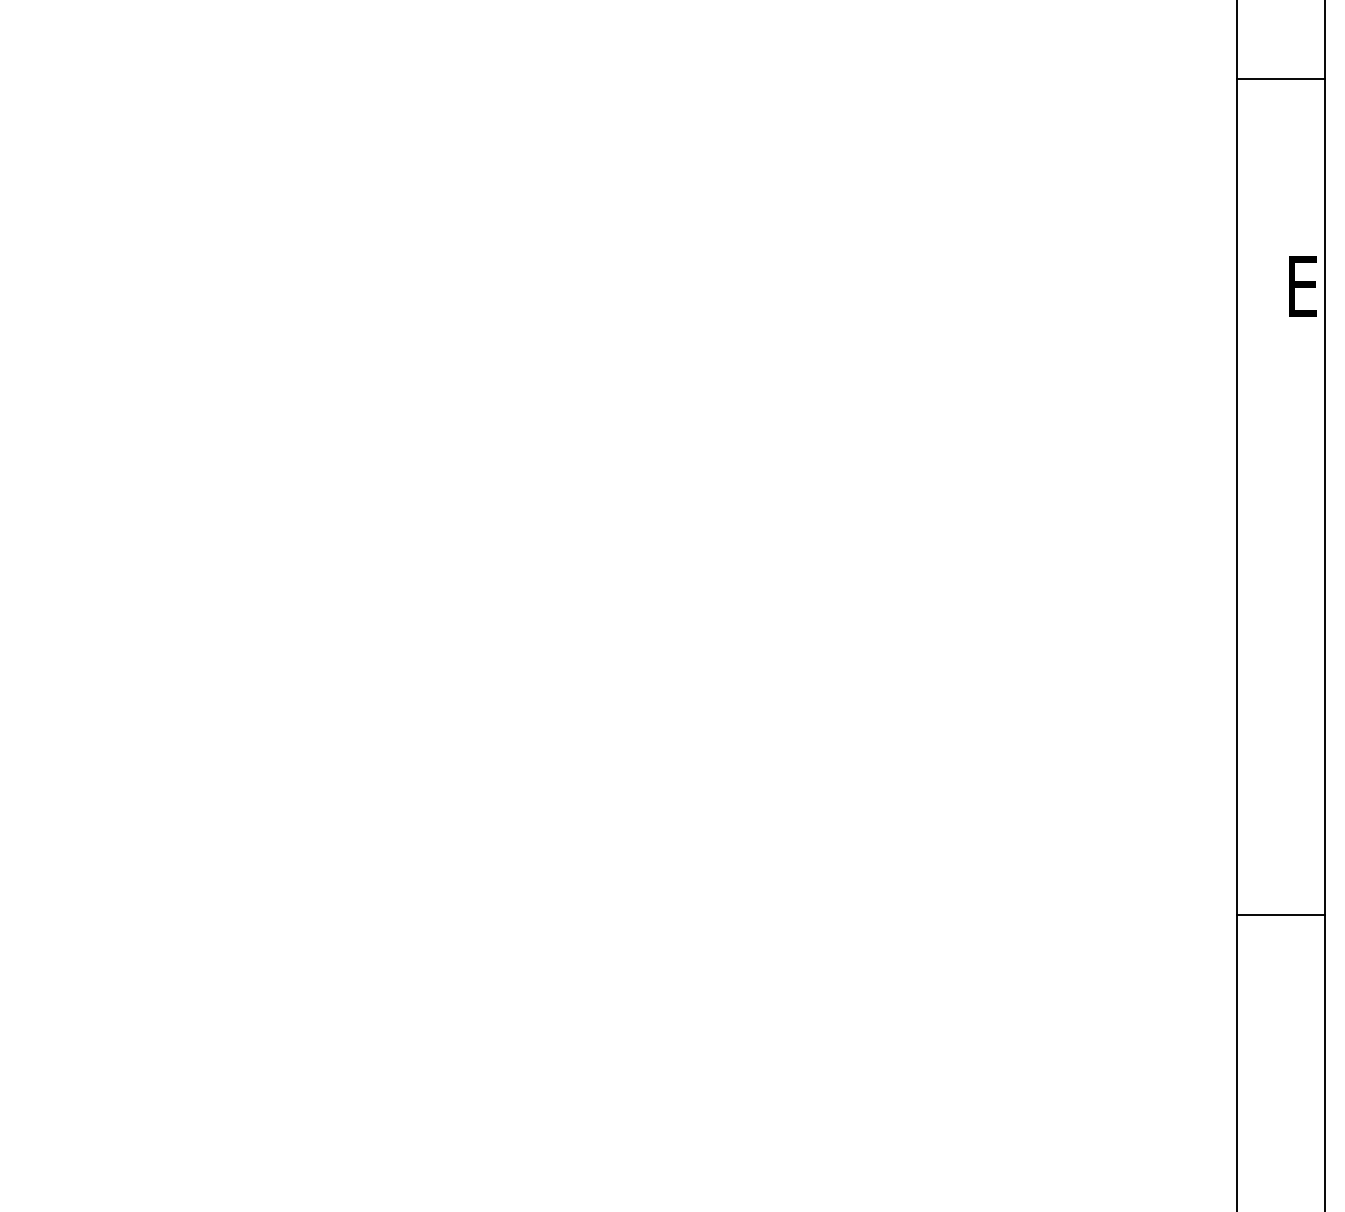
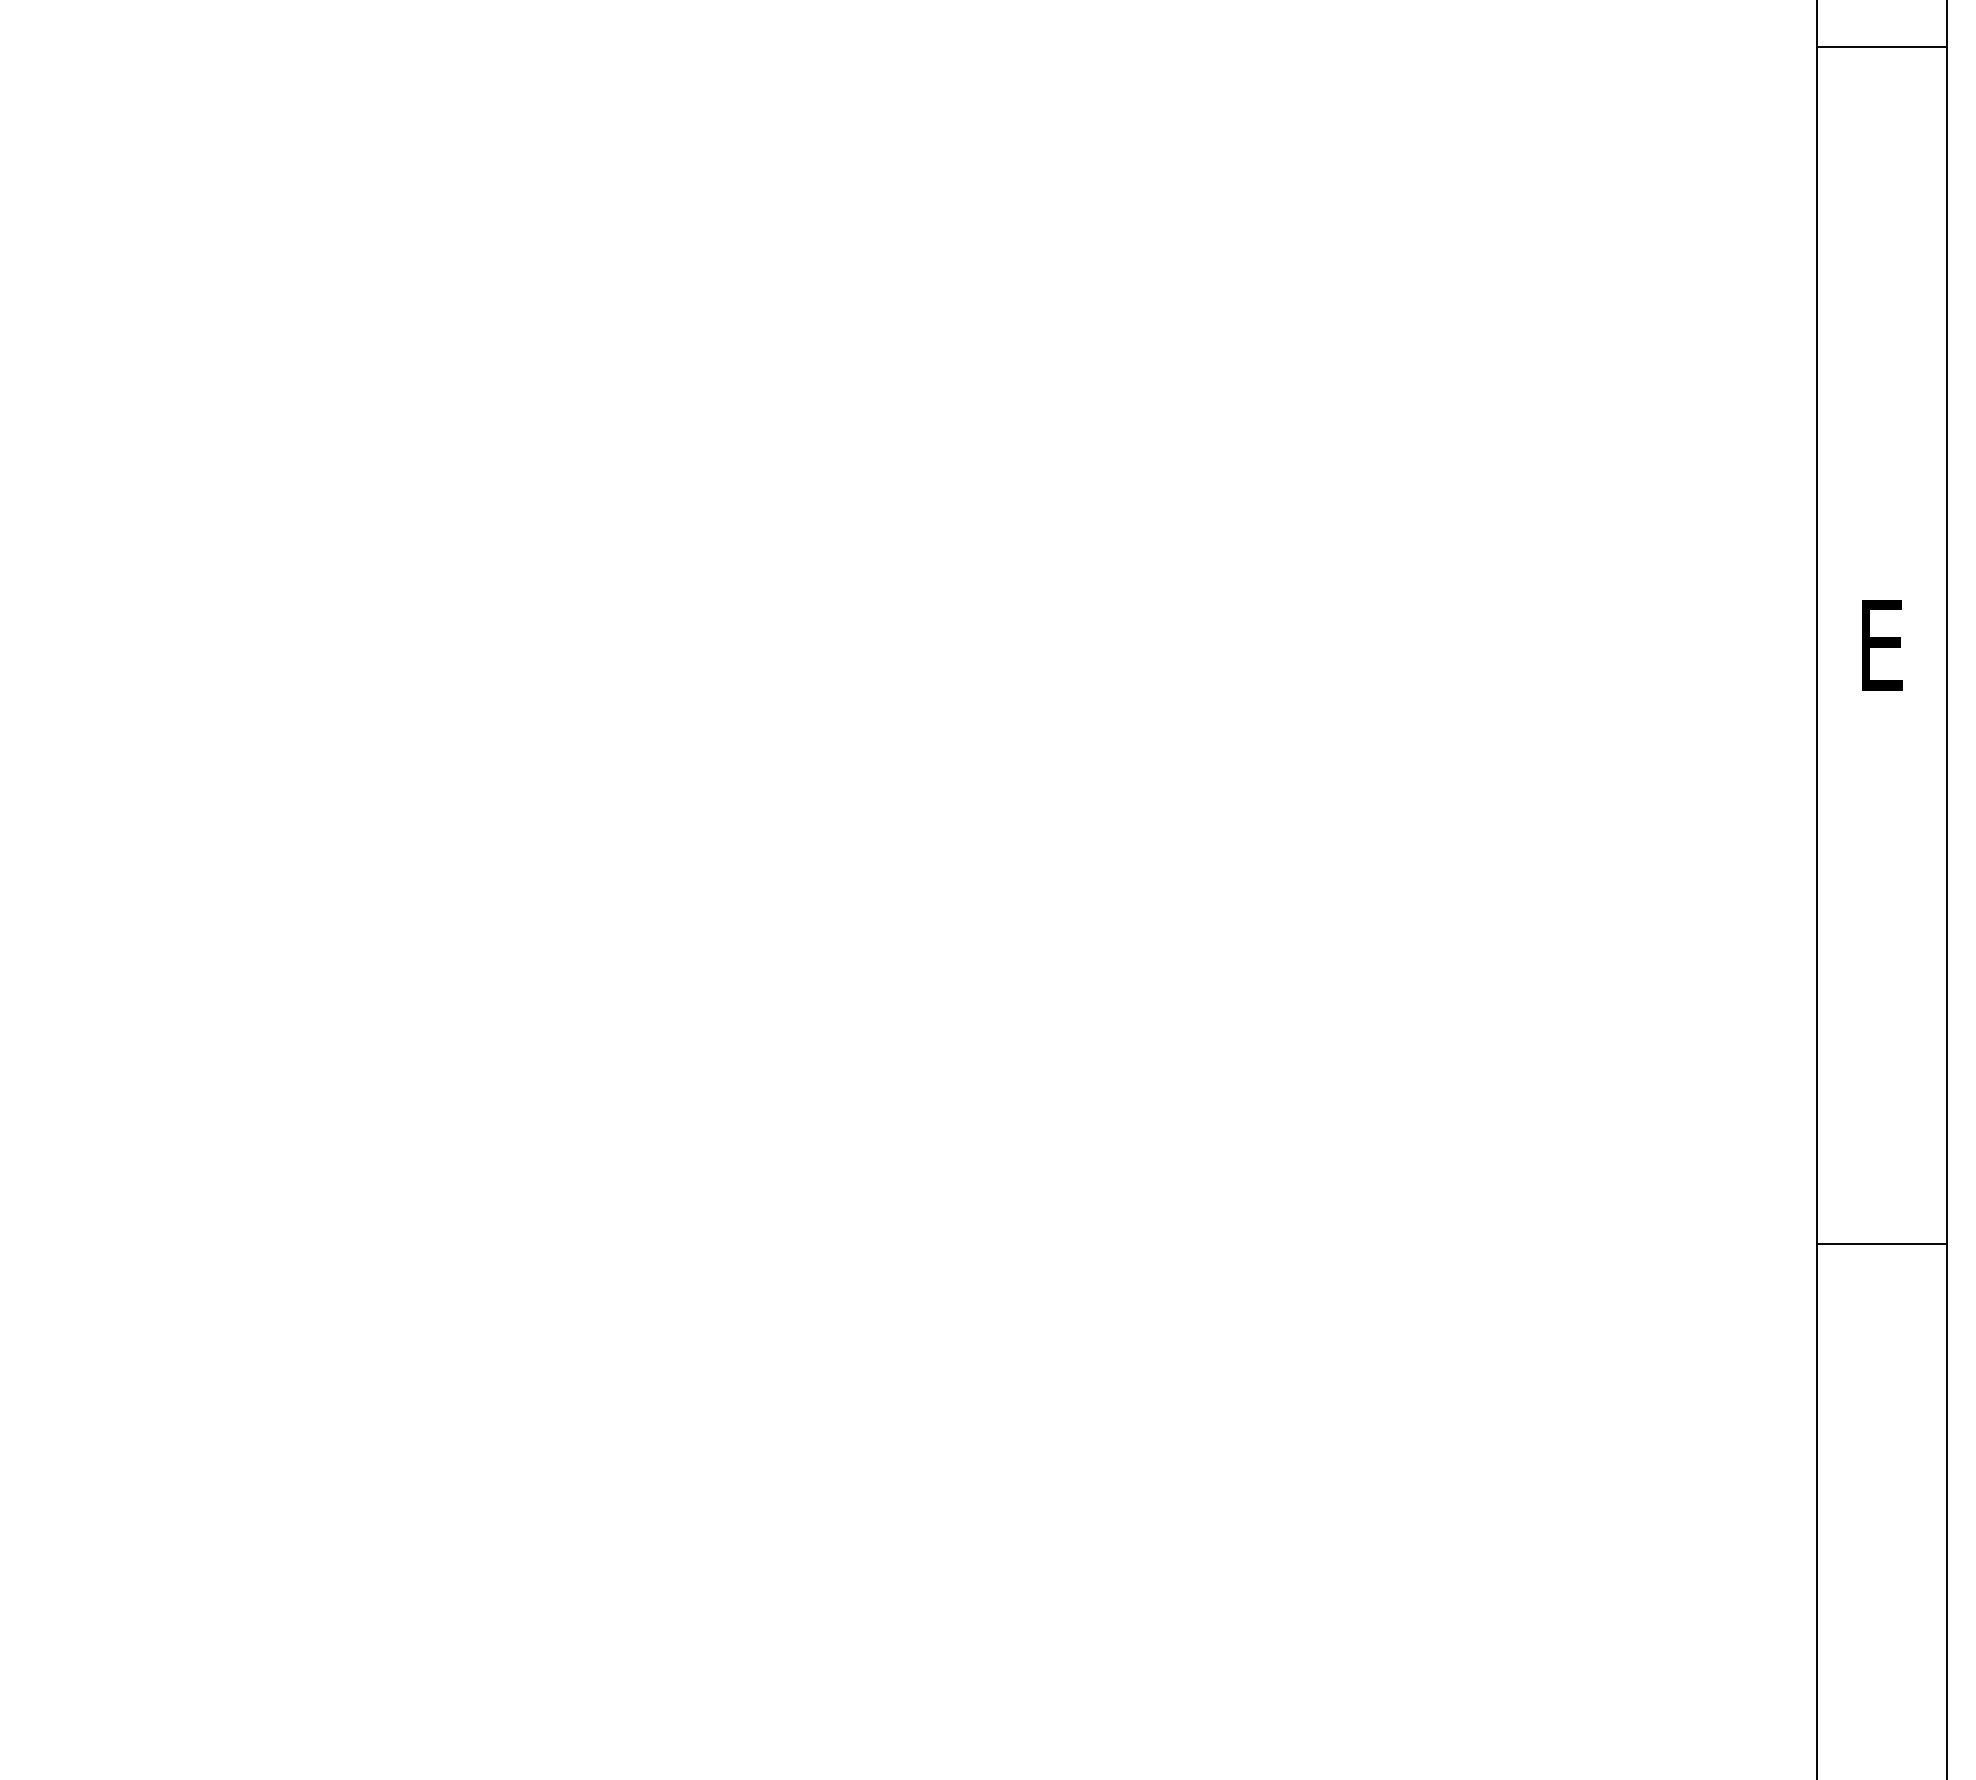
line: (1281, 78) -> (1882, 46), moved
text: (1302, 286) -> (1881, 645), moved
line: (1281, 914) -> (1882, 1243), moved

